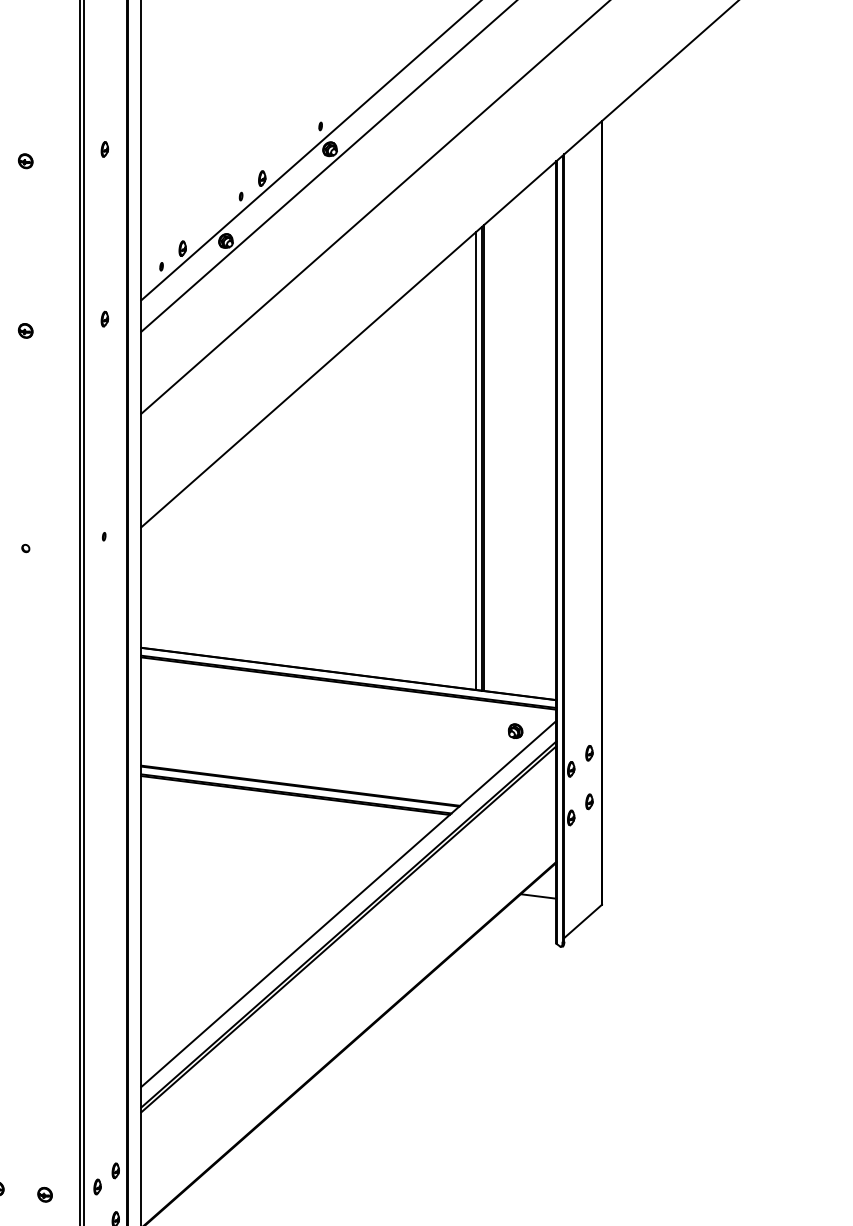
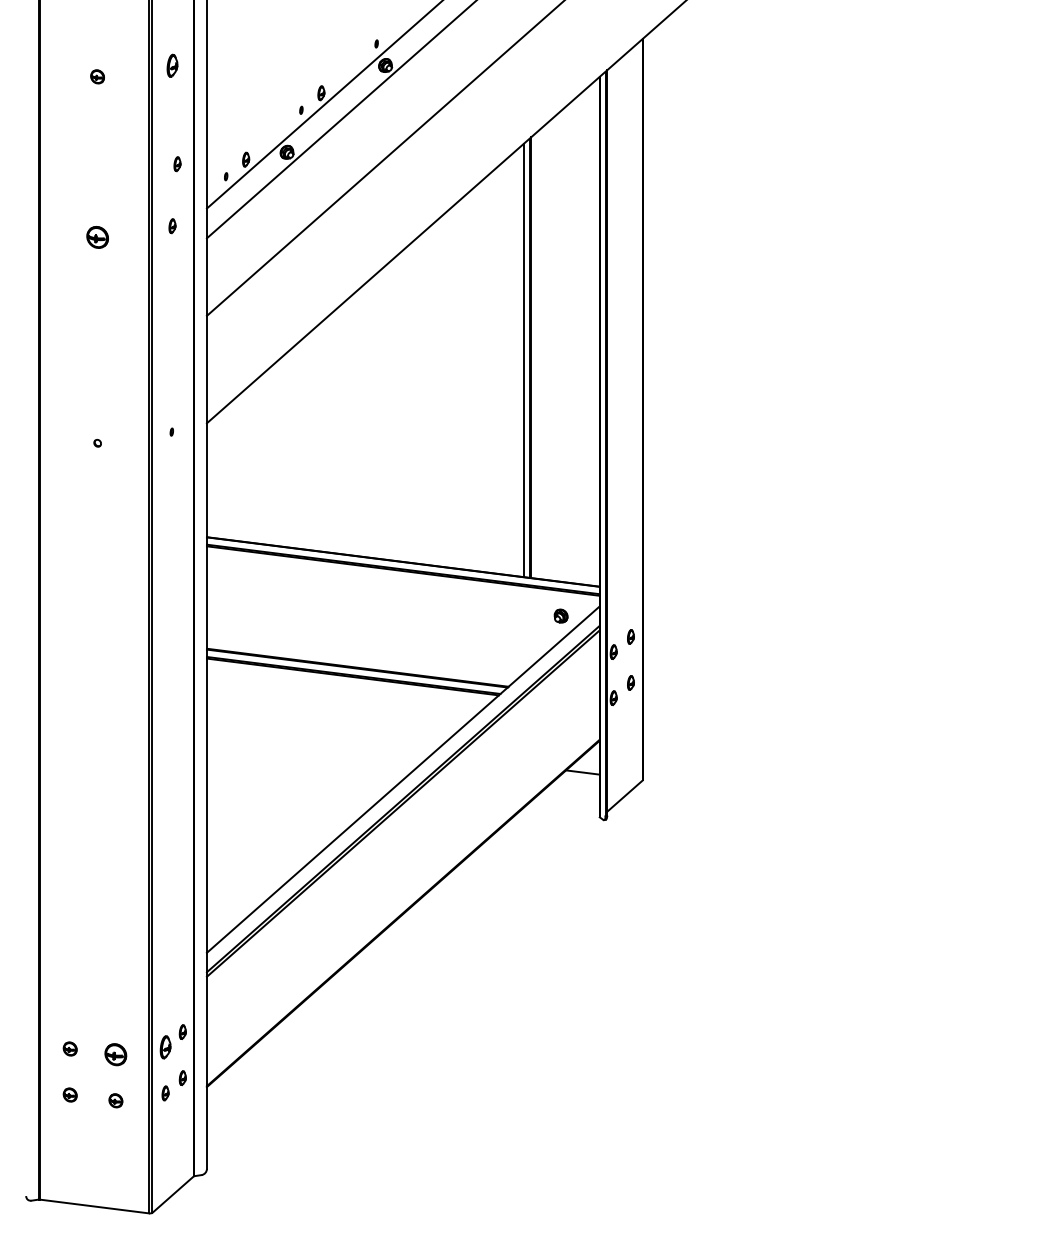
part: (104, 149) -> (172, 65), size x1.6
part: (110, 253) -> (177, 164), added
part: (25, 331) -> (97, 237), size x1.6
part: (97, 1187) -> (165, 1047), size x1.6
part: (44, 1194) -> (115, 1054), size x1.6

